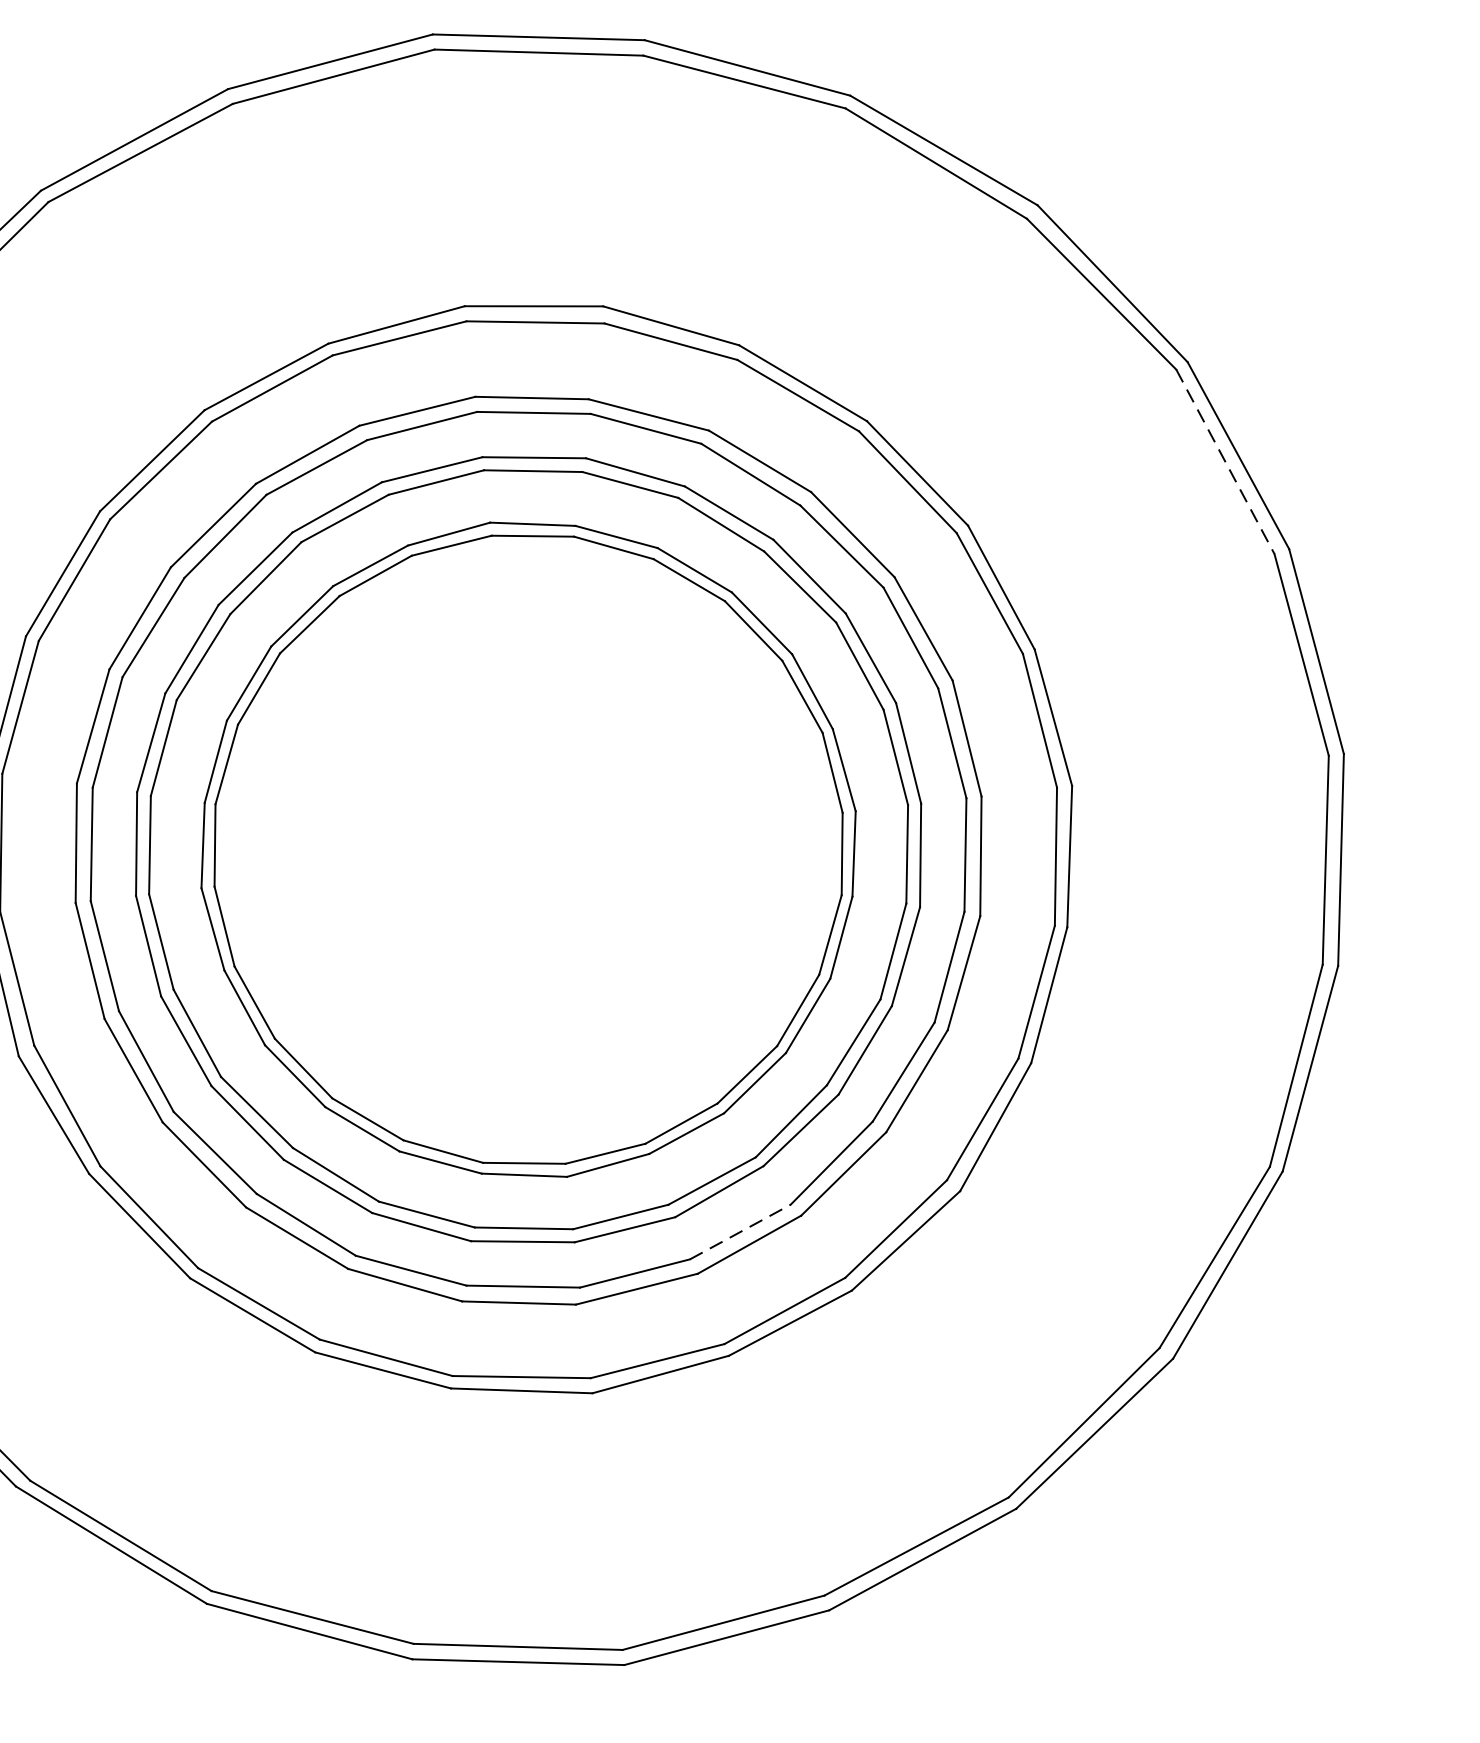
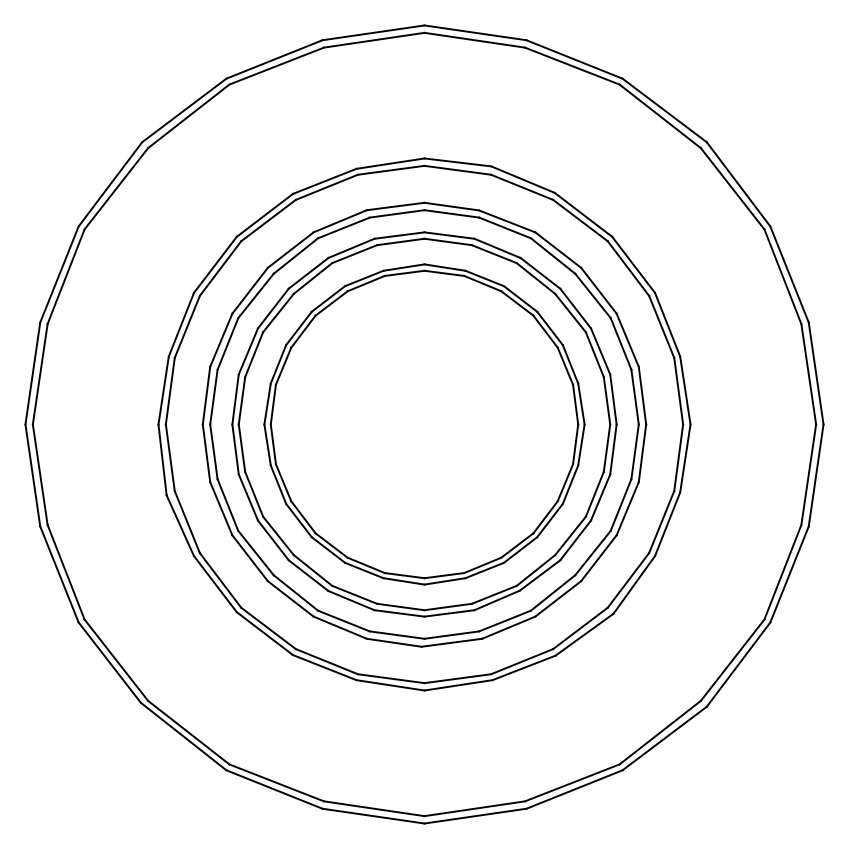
line: (1224, 461) -> (782, 276), dashed -> solid
line: (741, 1232) -> (505, 621), dashed -> solid

